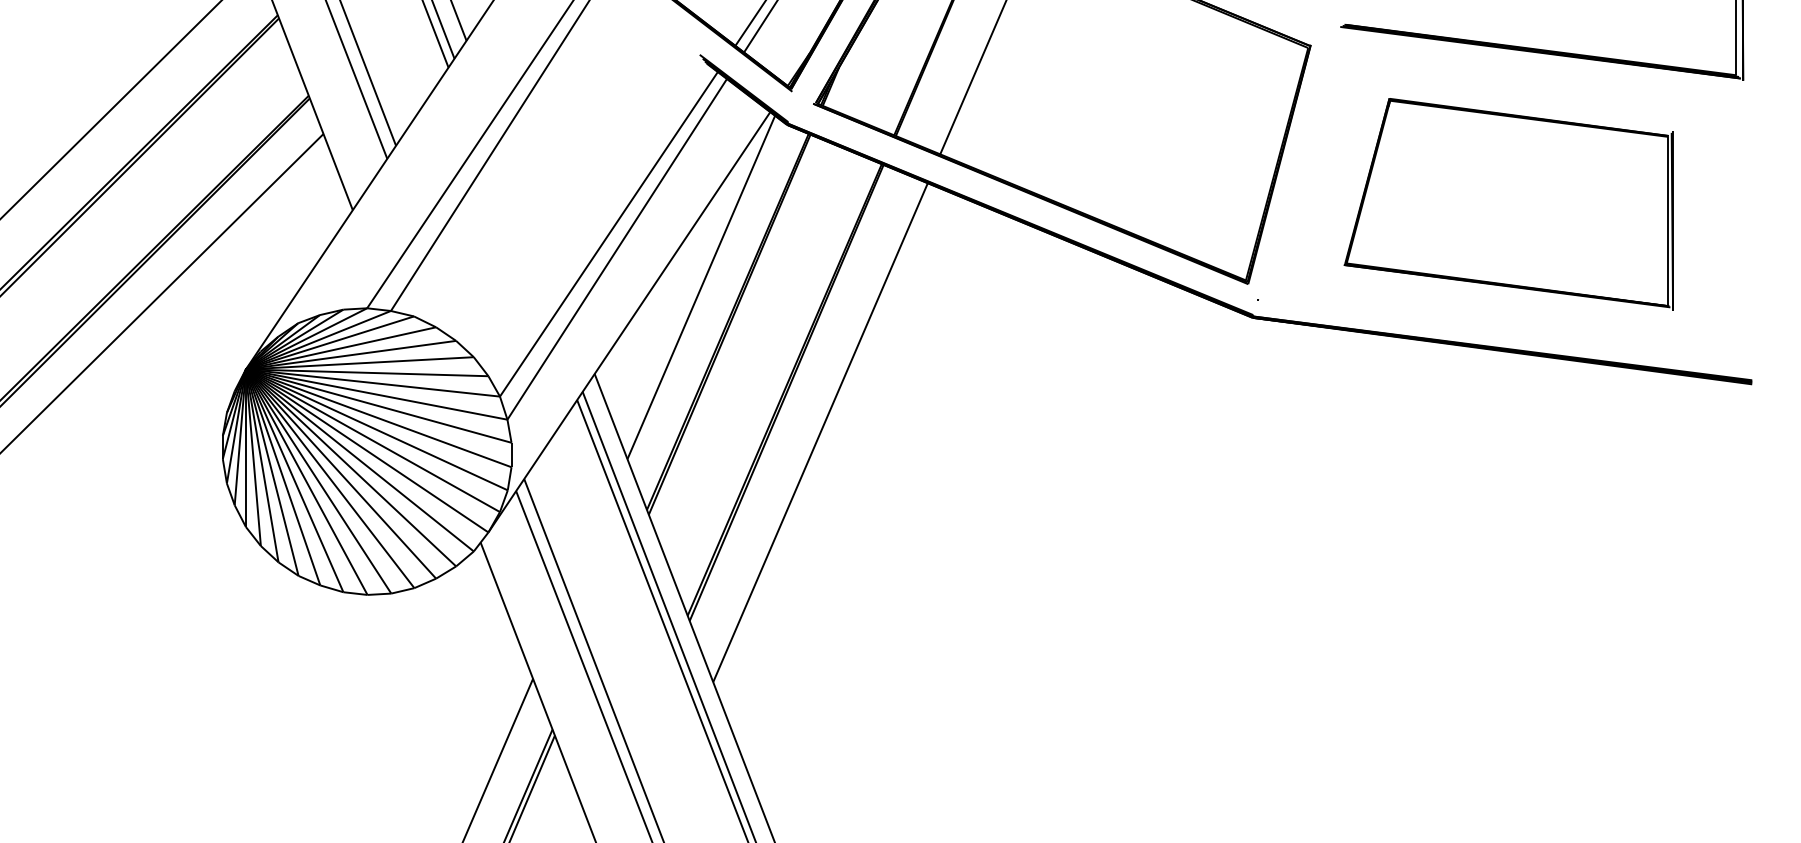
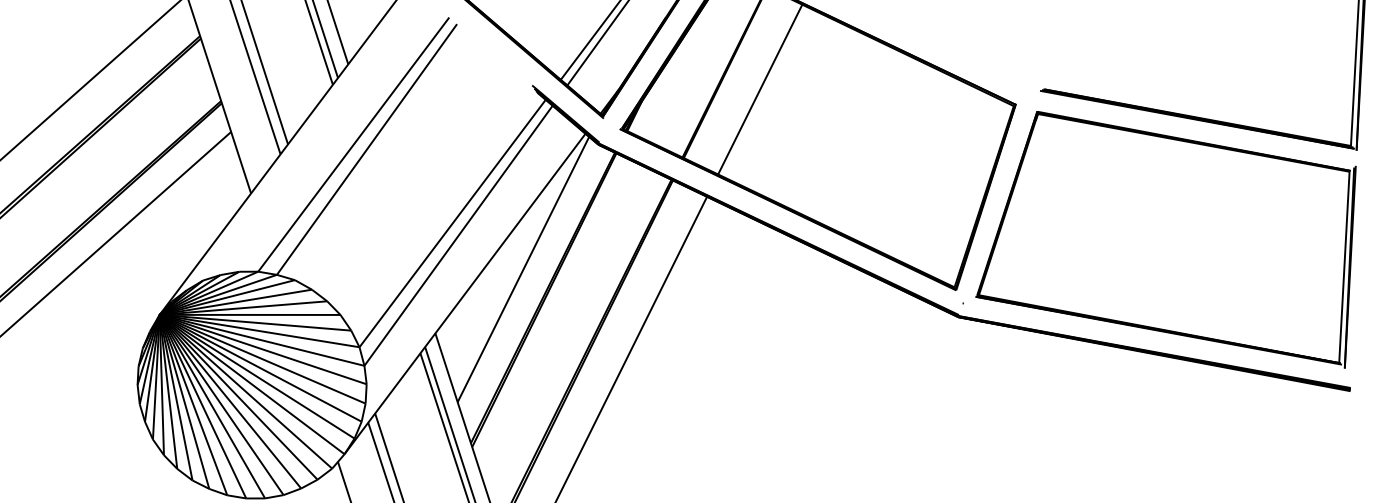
part: (1508, 204) -> (1165, 238), size x1.43

